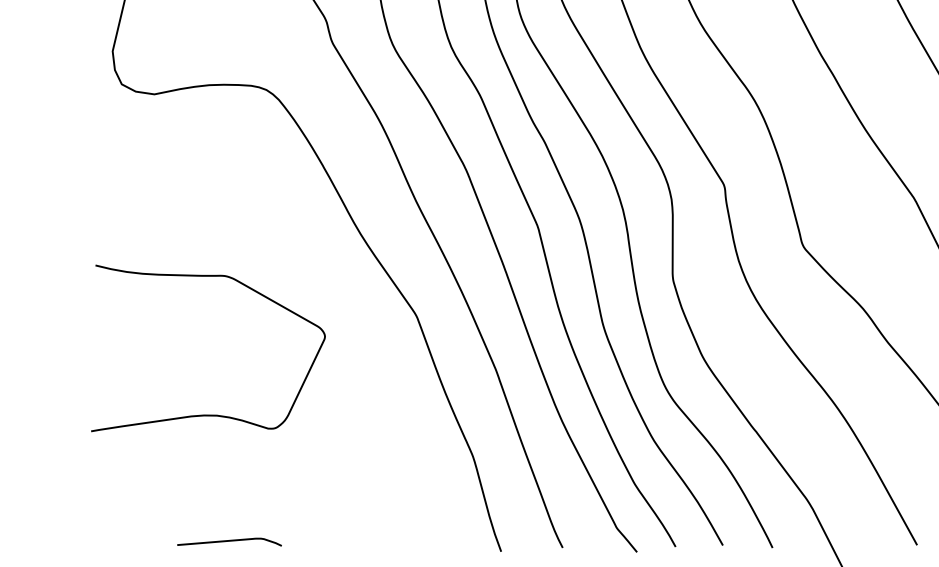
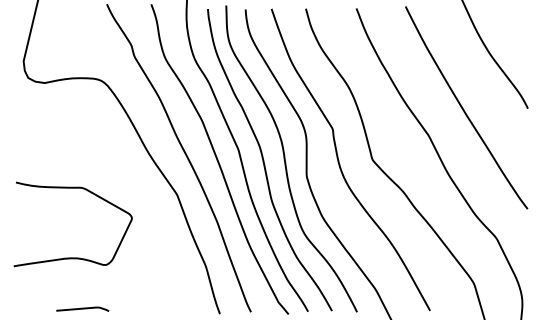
curve: (207, 413) -> (72, 257), moved

